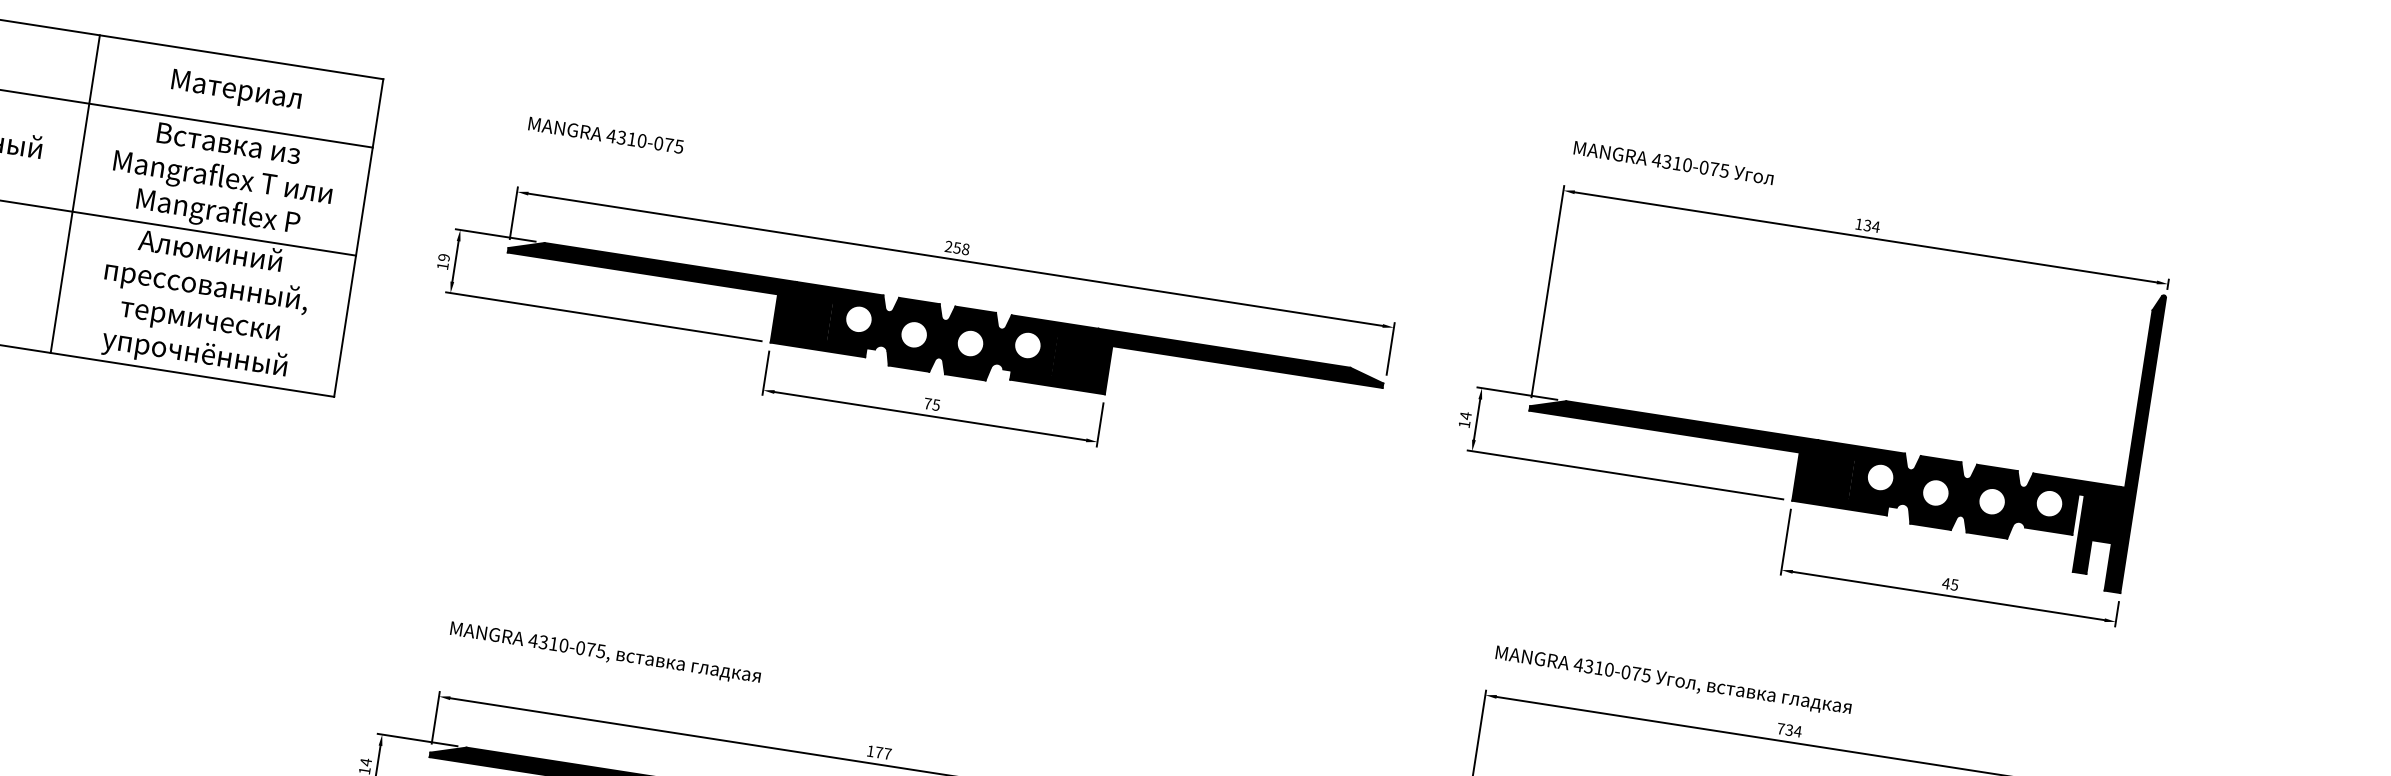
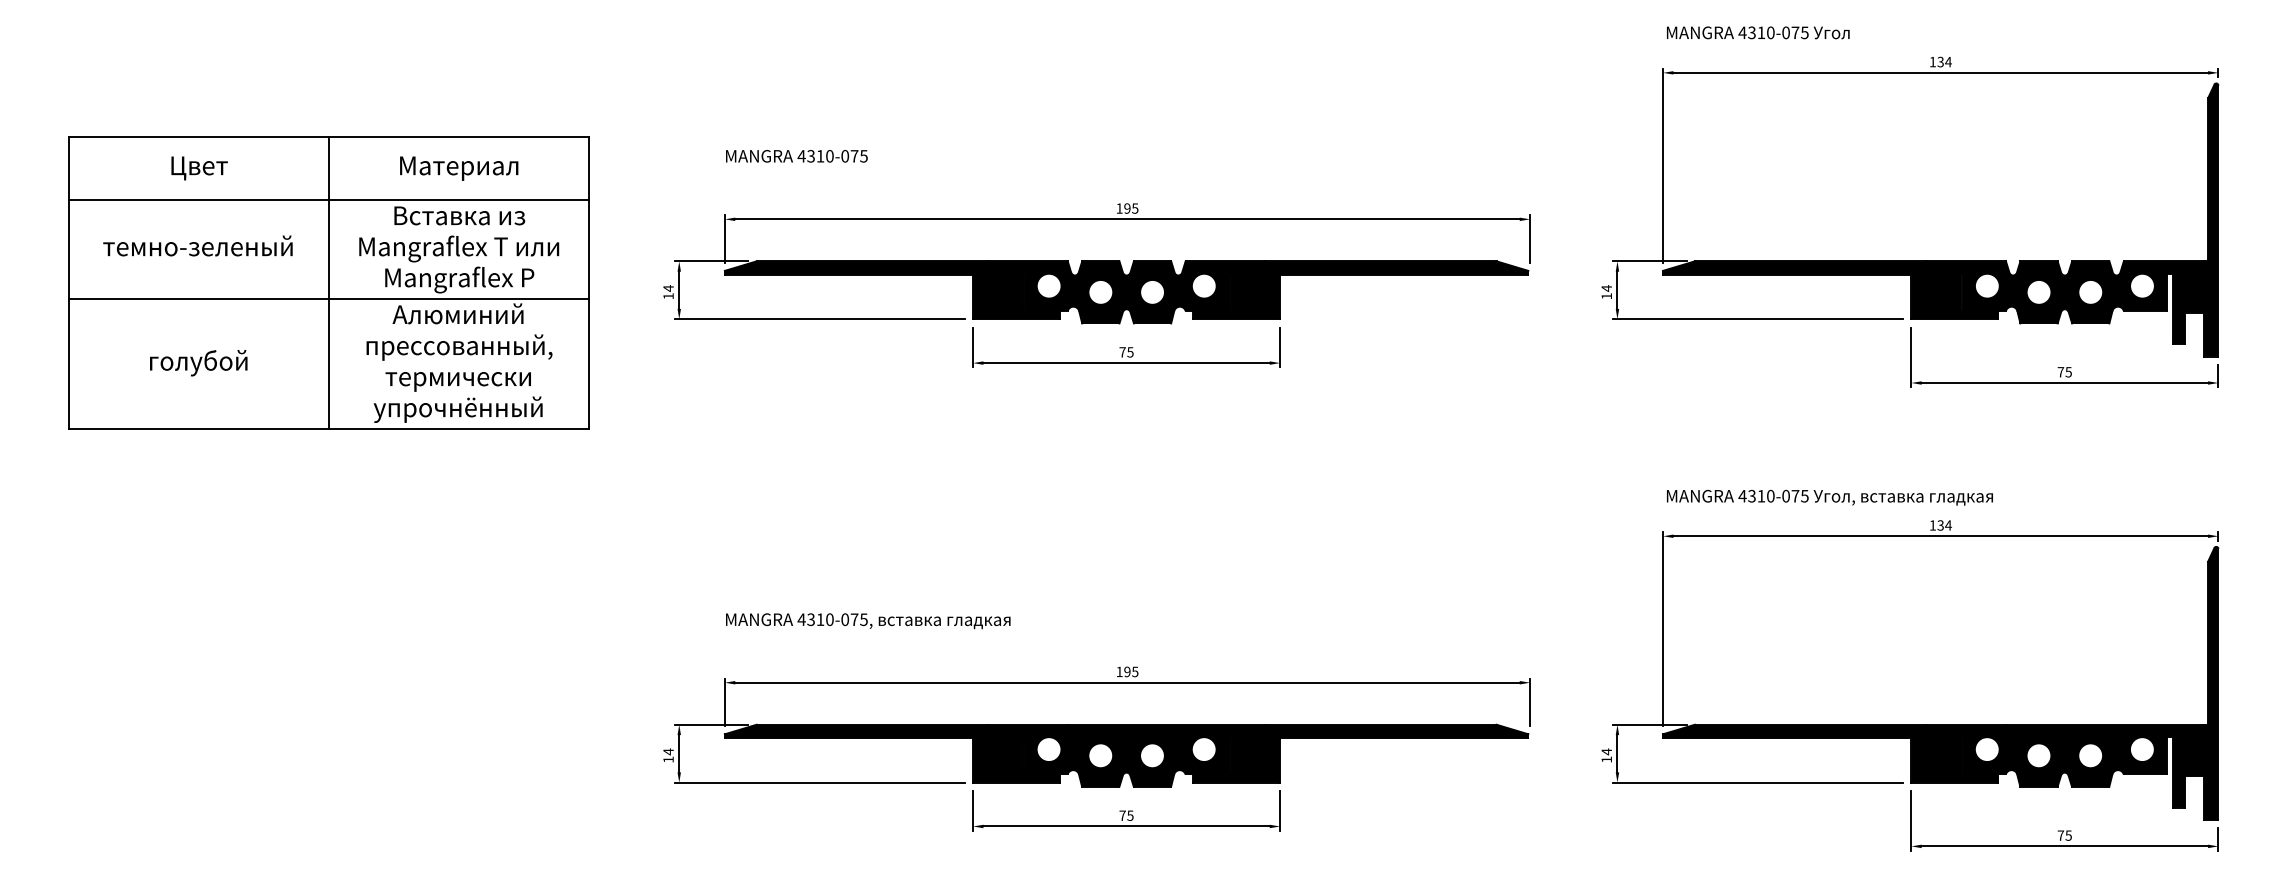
text: (957, 247) -> (1127, 208), 258 -> 195
text: (444, 257) -> (668, 288), 19 -> 14
text: (1945, 583) -> (2060, 372), 45 -> 75
text: (1780, 728) -> (1932, 525), 734 -> 134
text: (883, 752) -> (1131, 671), 177 -> 195

